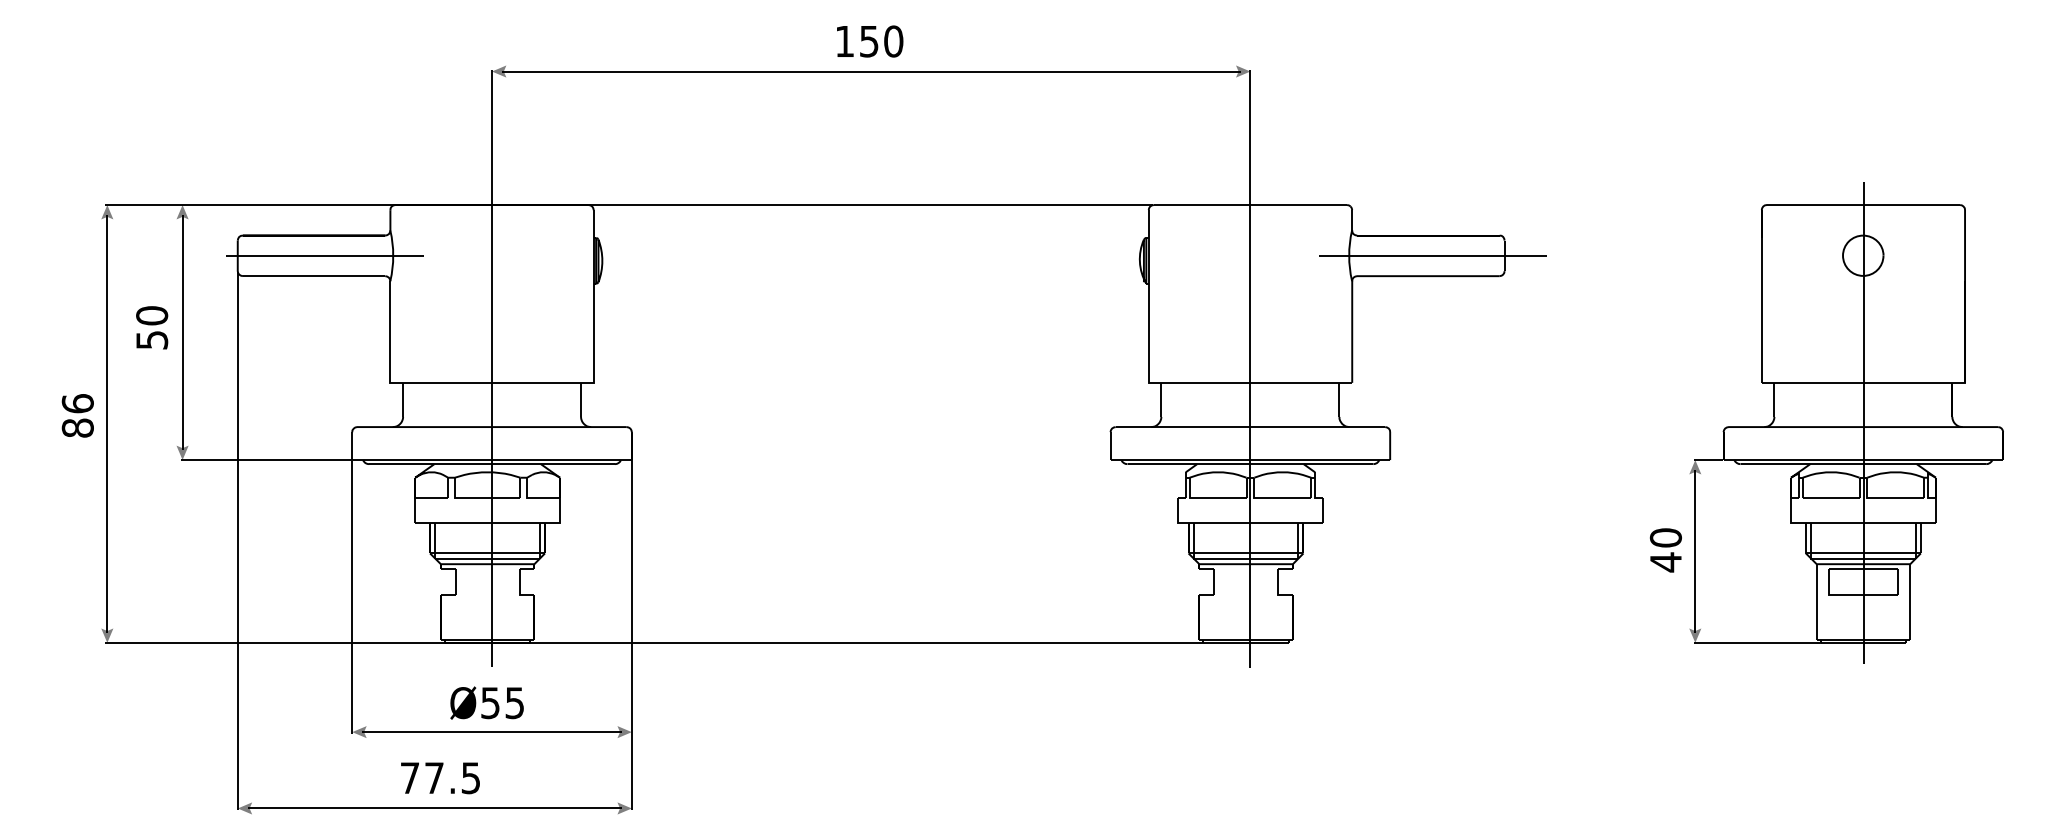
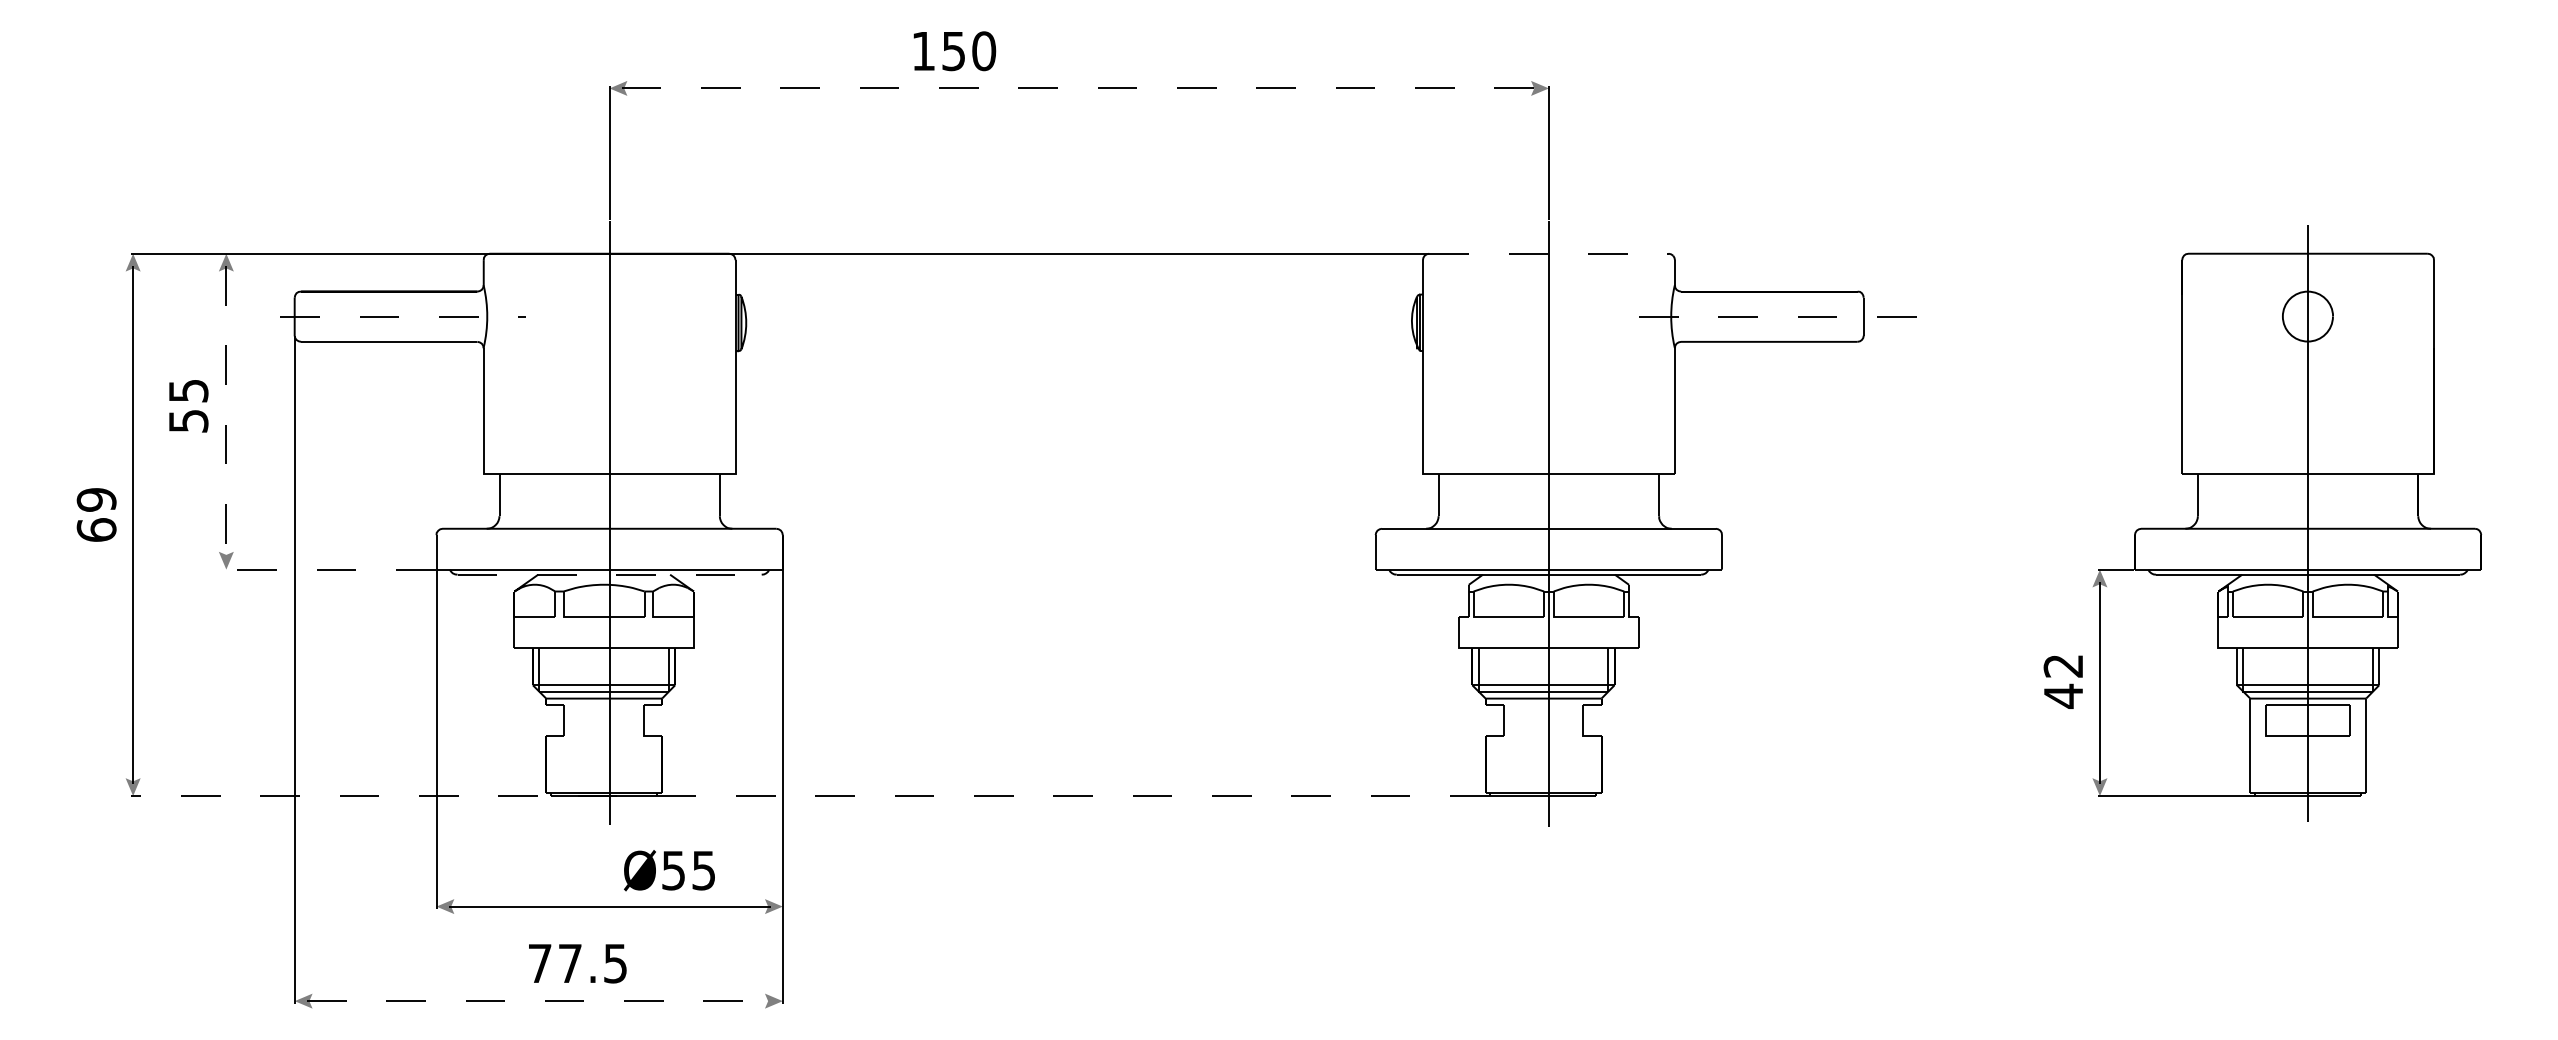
text: (869, 41) -> (954, 51), moved
line: (871, 71) -> (1079, 88), solid -> dashed
line: (1250, 204) -> (1548, 253), solid -> dashed
line: (325, 255) -> (403, 316), solid -> dashed
line: (1432, 255) -> (1774, 316), solid -> dashed
text: (152, 315) -> (188, 390), 50 -> 55
line: (182, 332) -> (226, 411), solid -> dashed
text: (77, 415) -> (96, 514), 86 -> 69
line: (265, 459) -> (329, 569), solid -> dashed
line: (492, 464) -> (610, 574), solid -> dashed
text: (1665, 537) -> (2063, 665), 40 -> 42
line: (653, 643) -> (809, 796), solid -> dashed
text: (487, 702) -> (669, 870), moved
text: (440, 778) -> (577, 963), moved
line: (434, 808) -> (538, 1001), solid -> dashed

